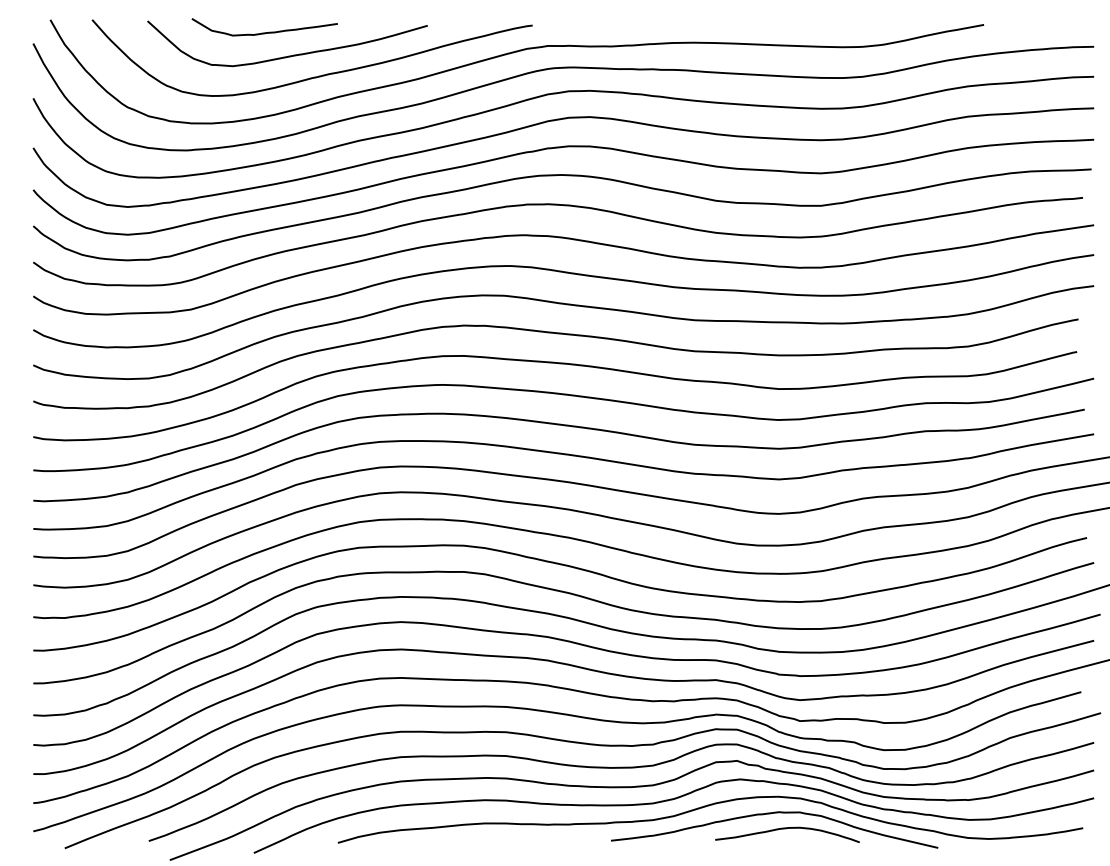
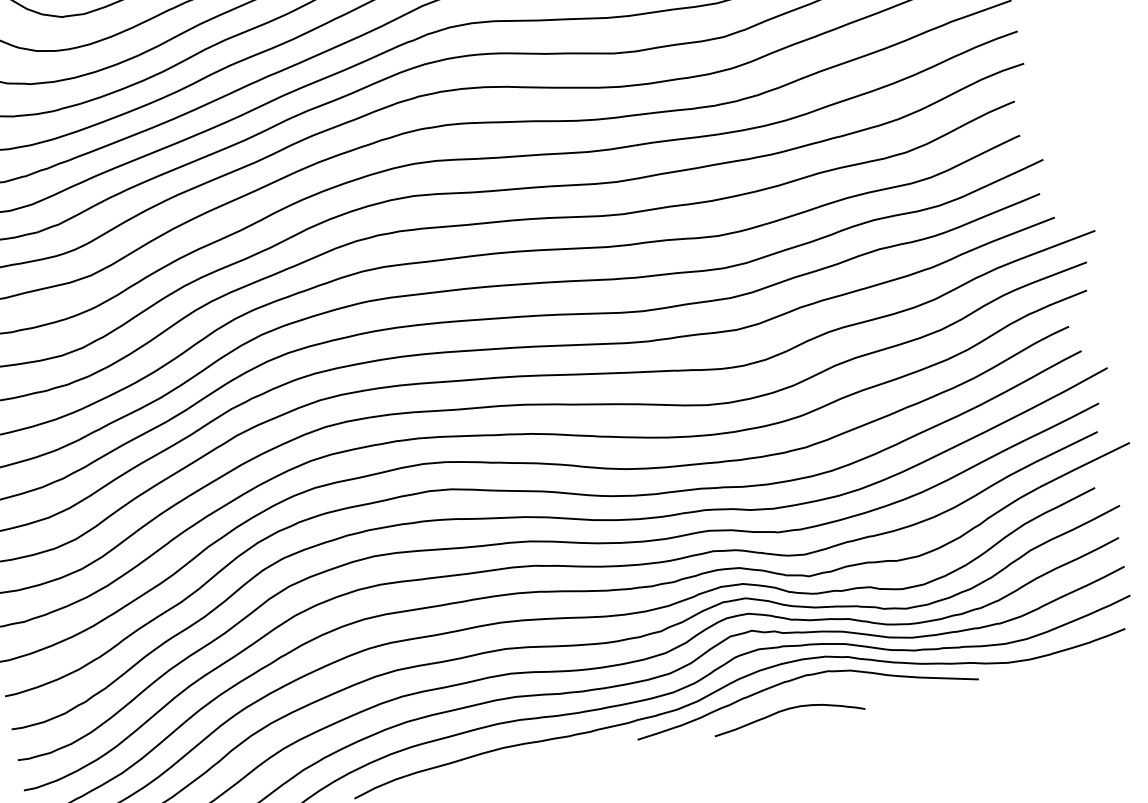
curve: (786, 829) -> (786, 710), moved

